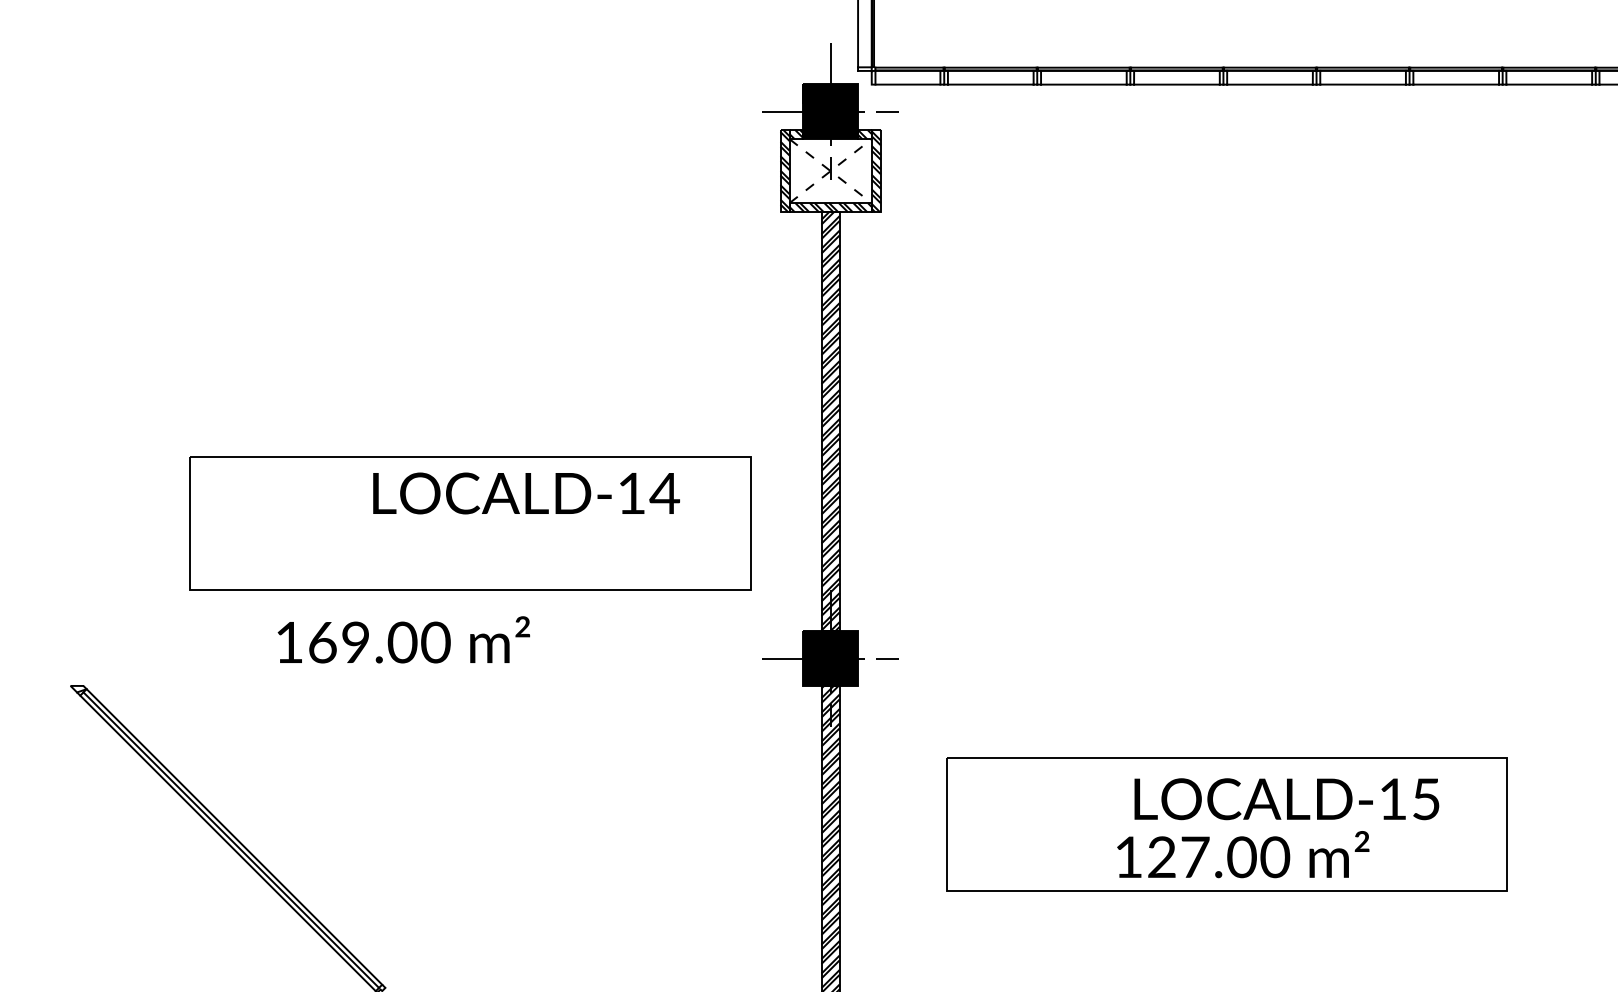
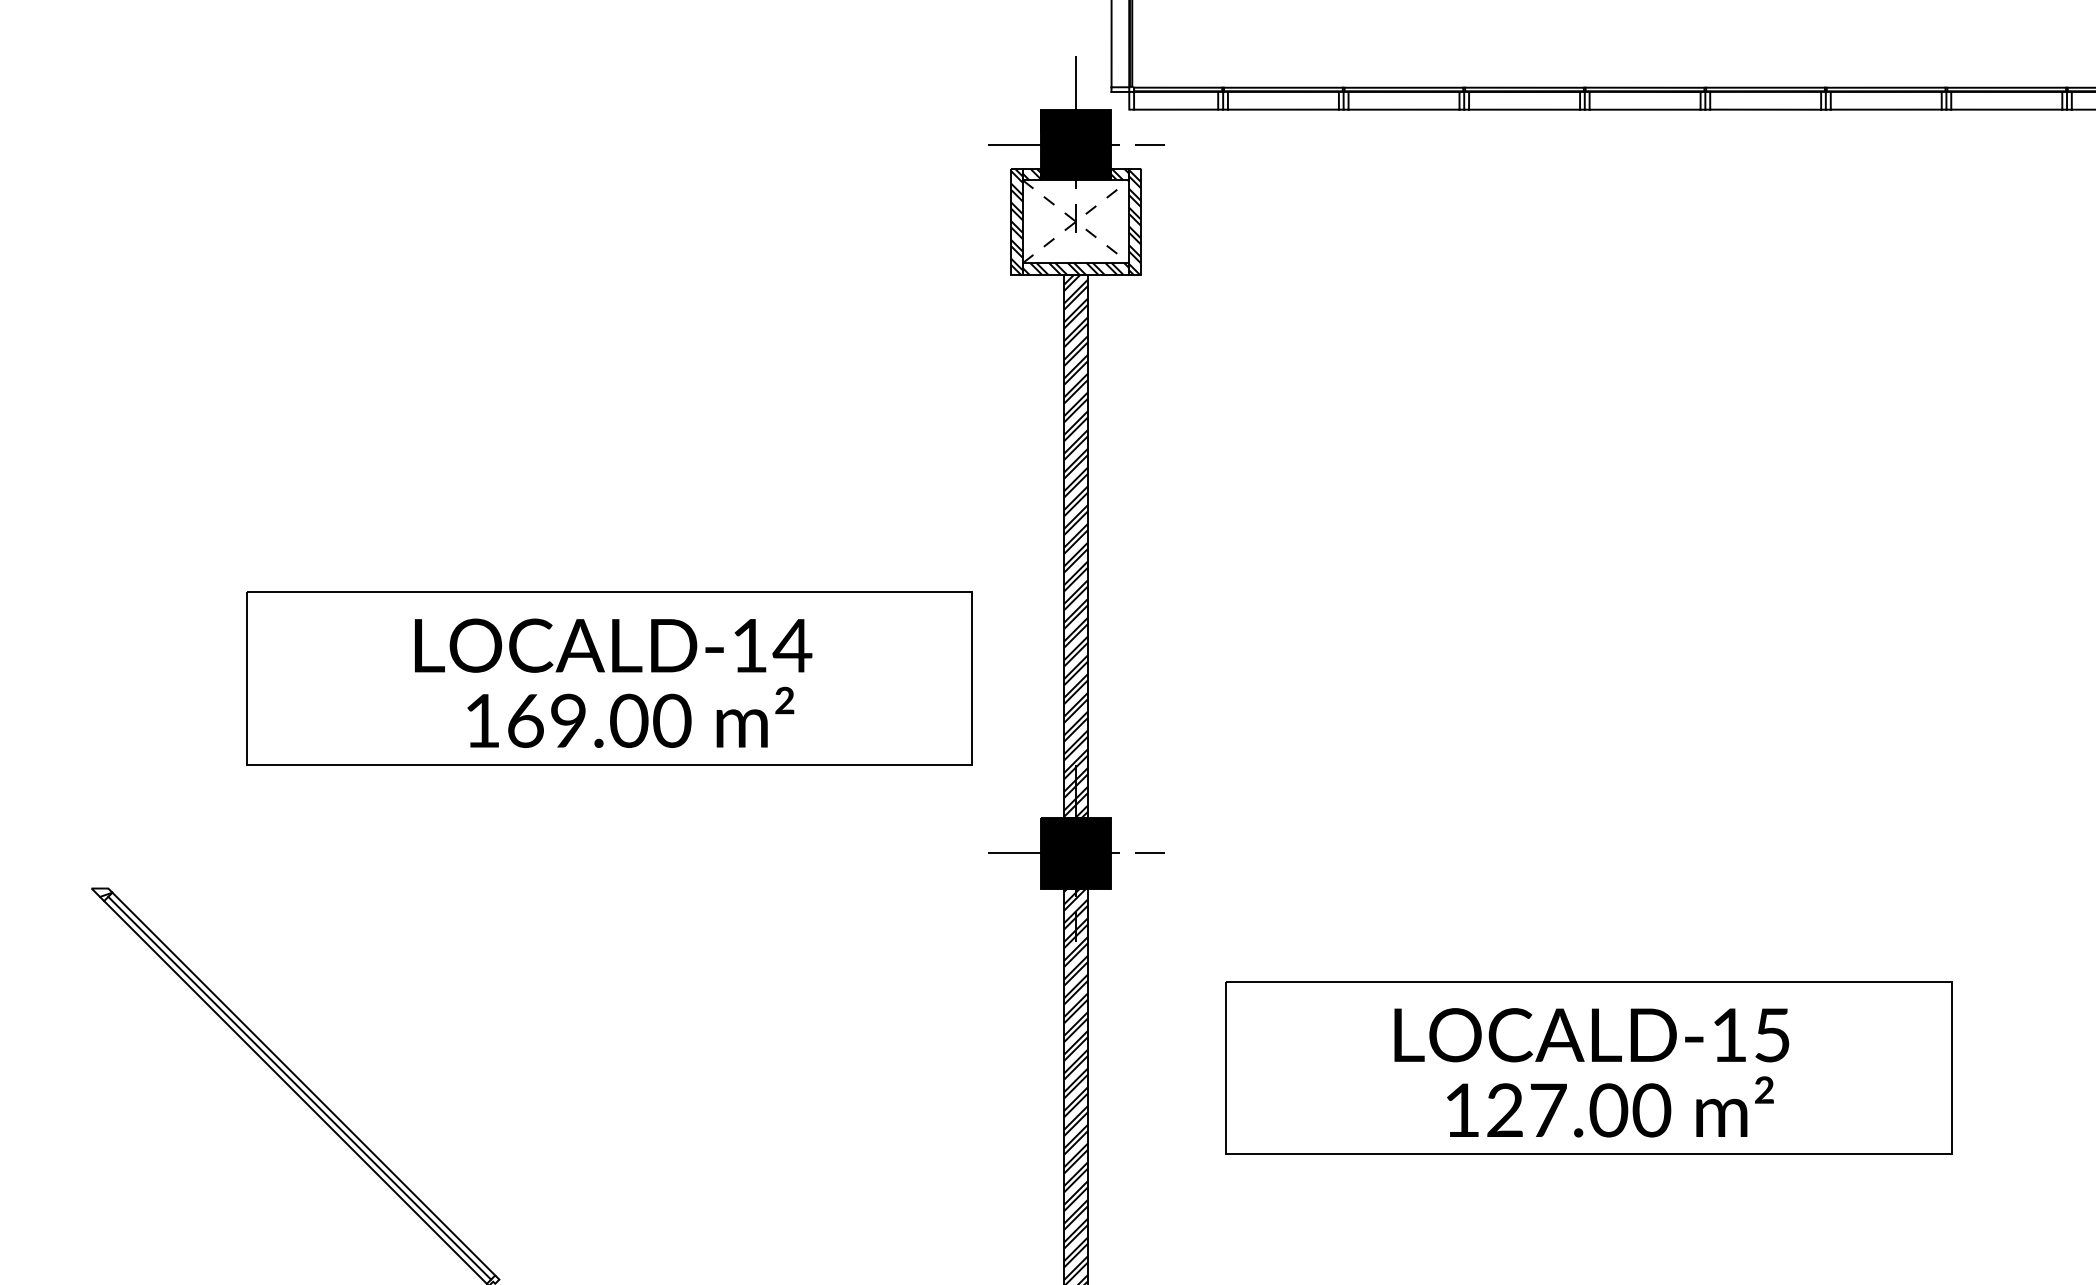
text: (526, 493) -> (613, 645), moved
text: (403, 639) -> (630, 716), moved
text: (1286, 799) -> (1591, 1035), moved

